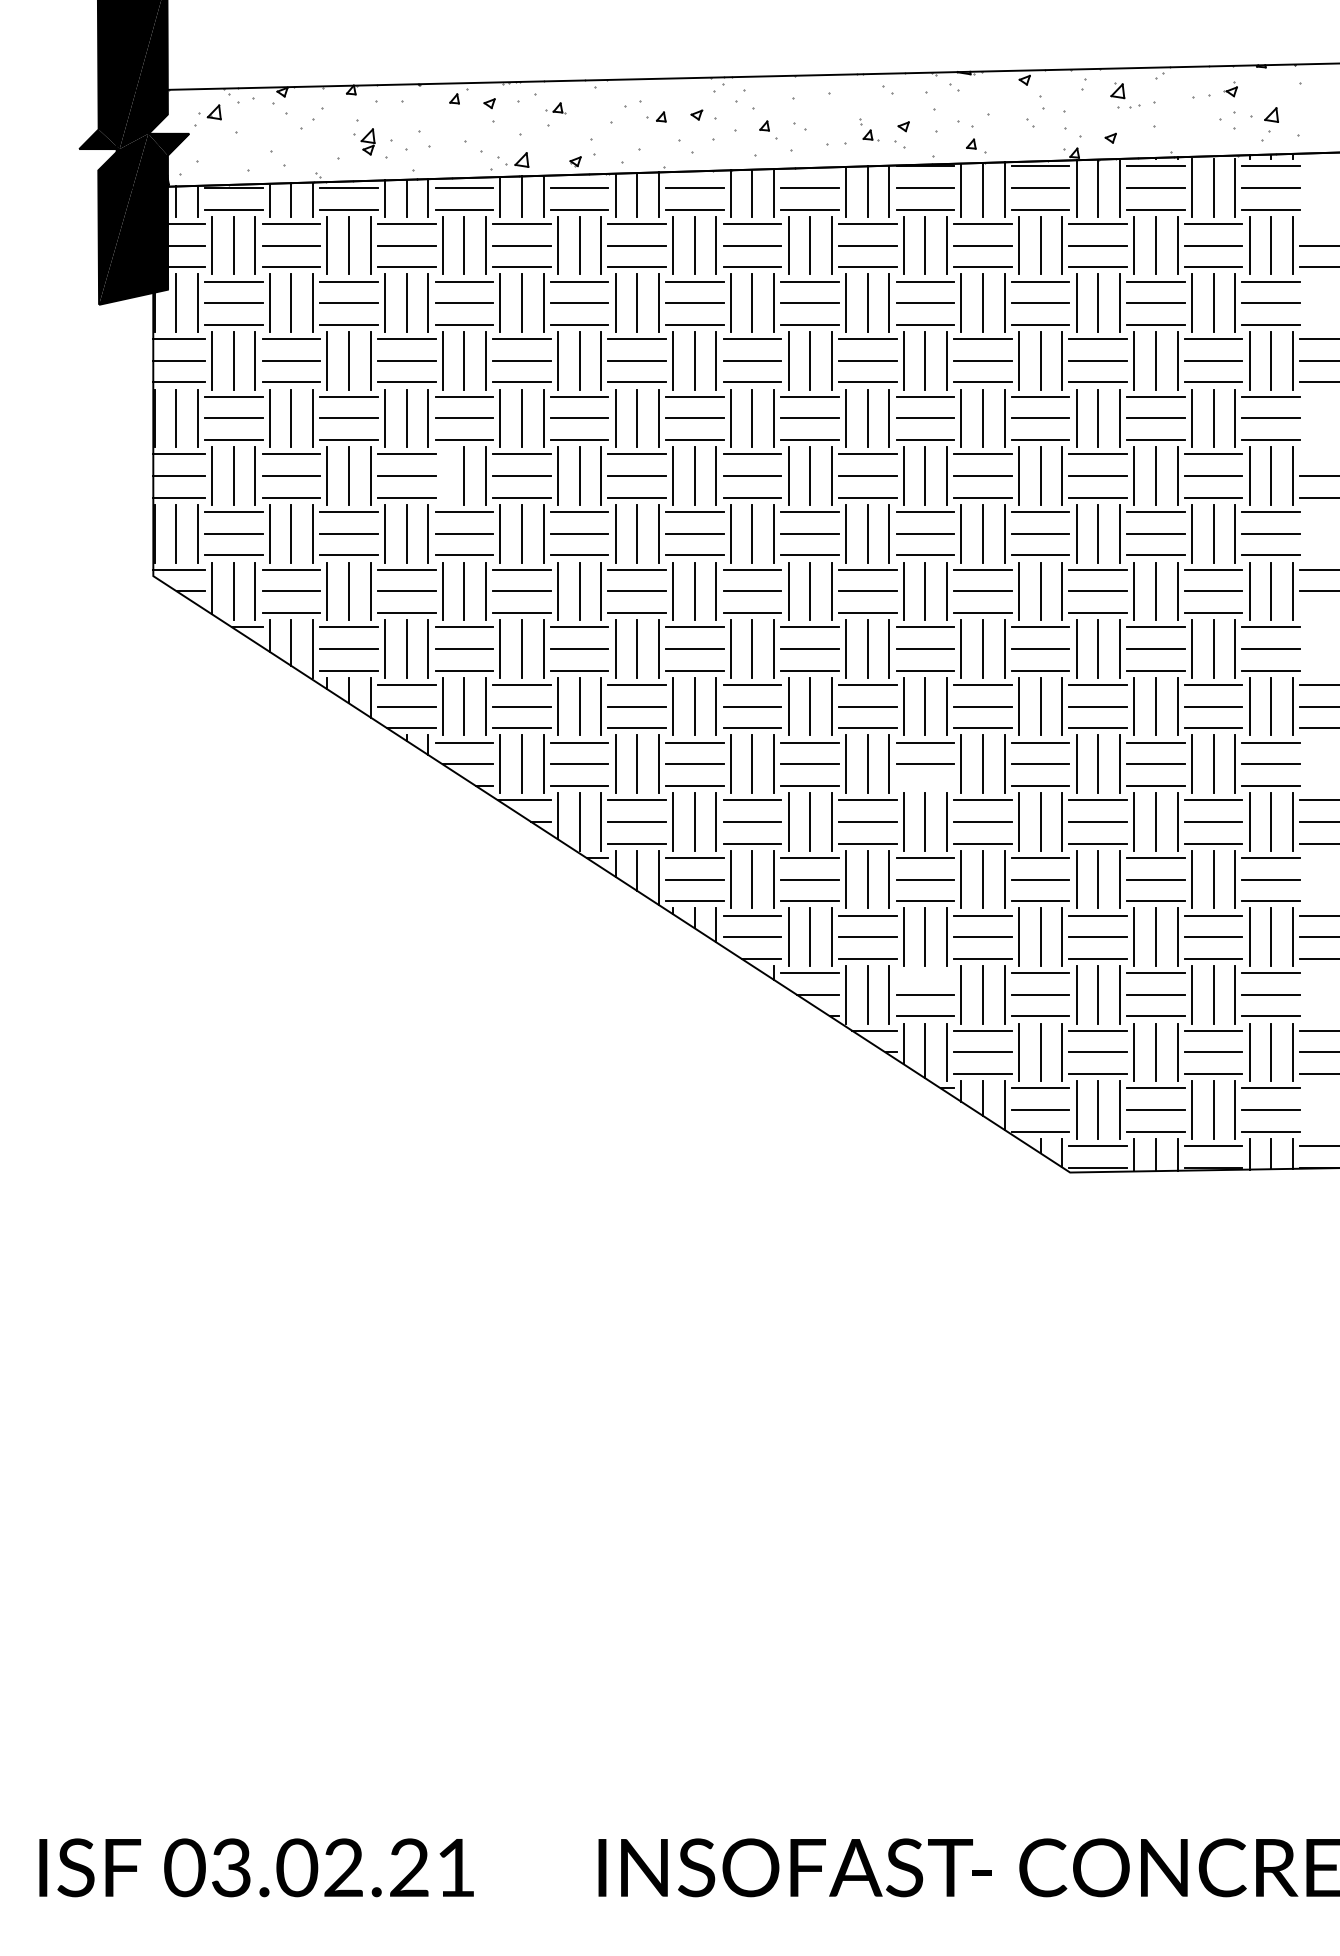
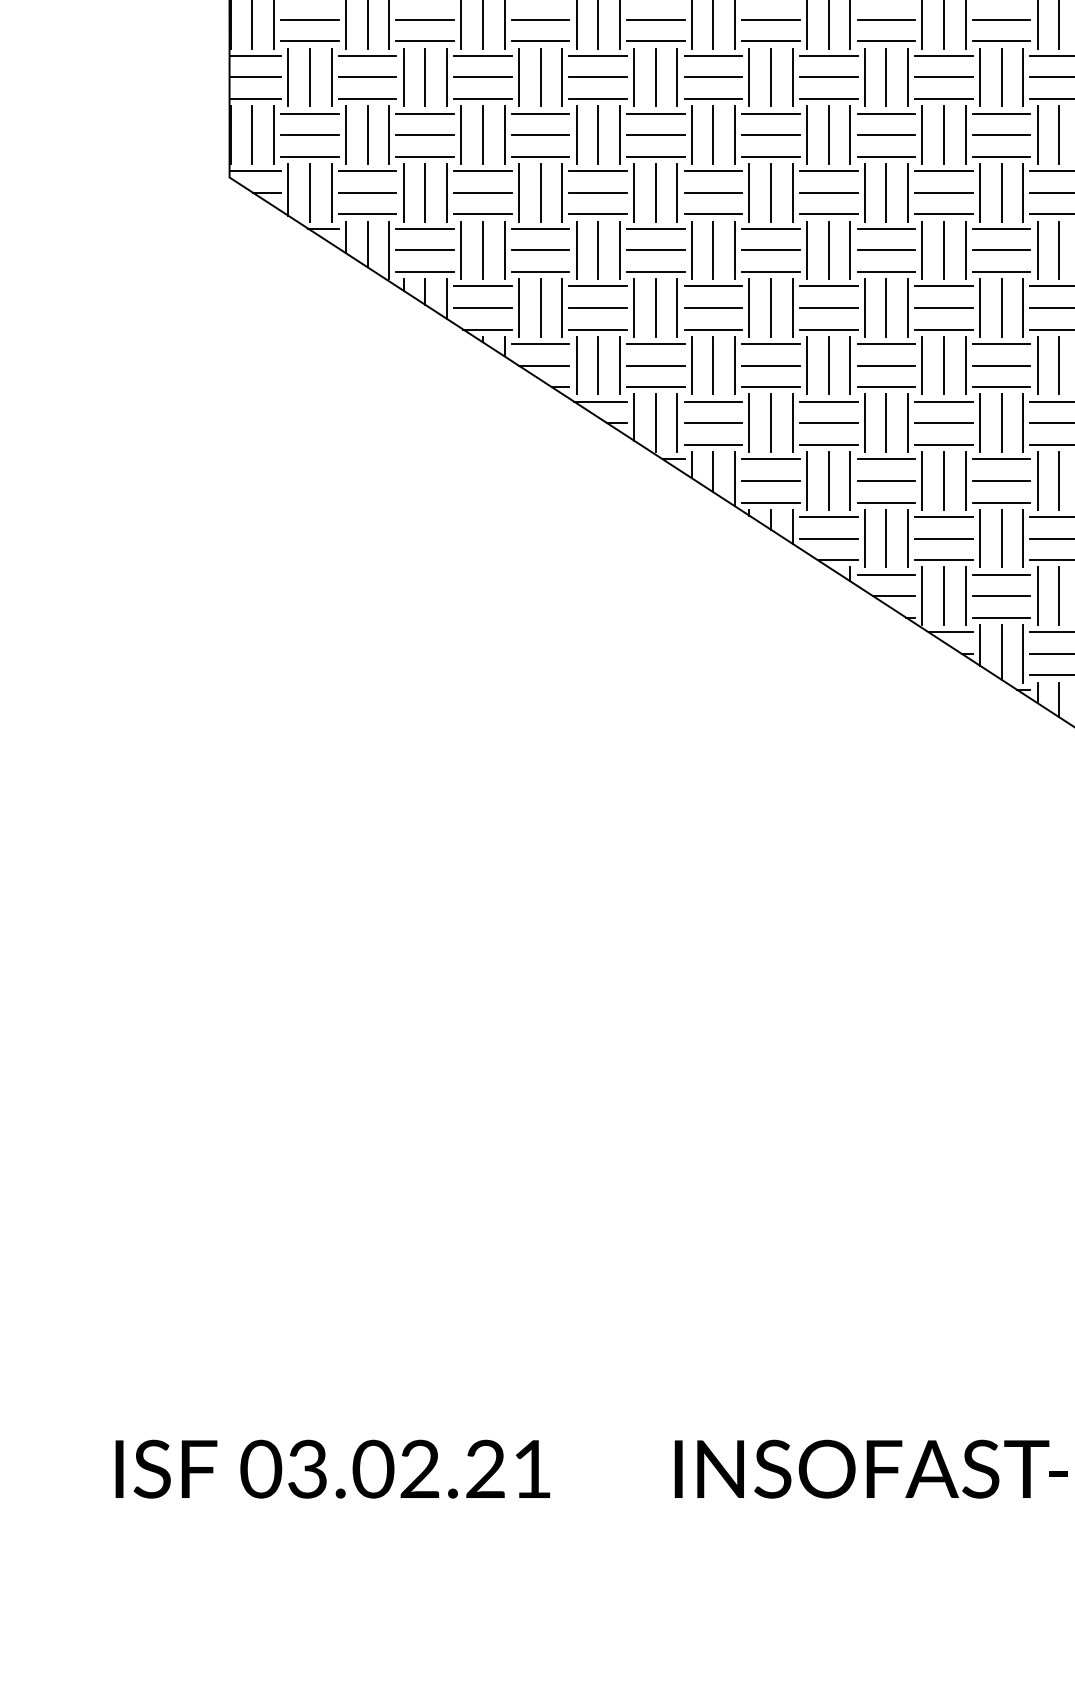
line: (442, 475) -> (518, 76), added
line: (925, 785) -> (1001, 386), added
line: (925, 973) -> (1001, 574), added

